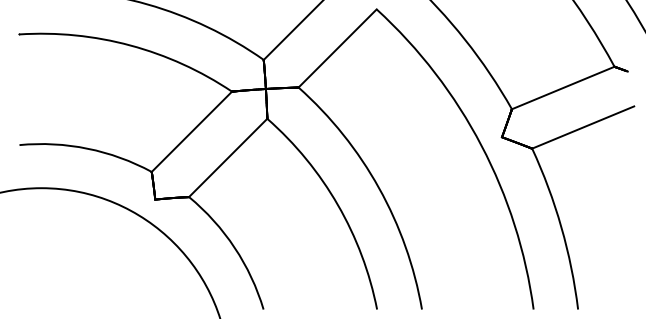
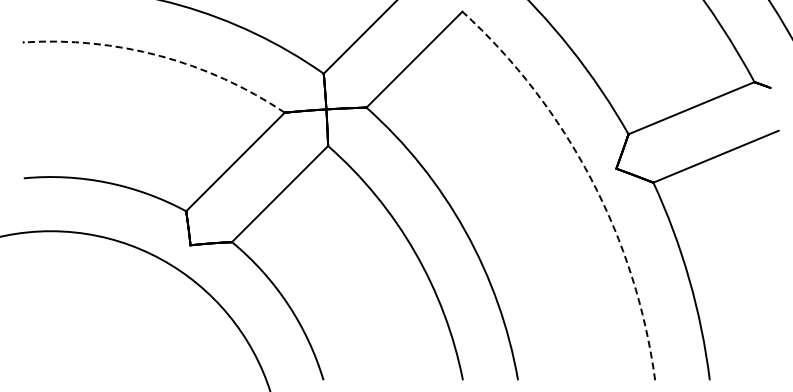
arc: (130, 45) -> (160, 55), solid -> dashed
arc: (481, 146) -> (591, 179), solid -> dashed

